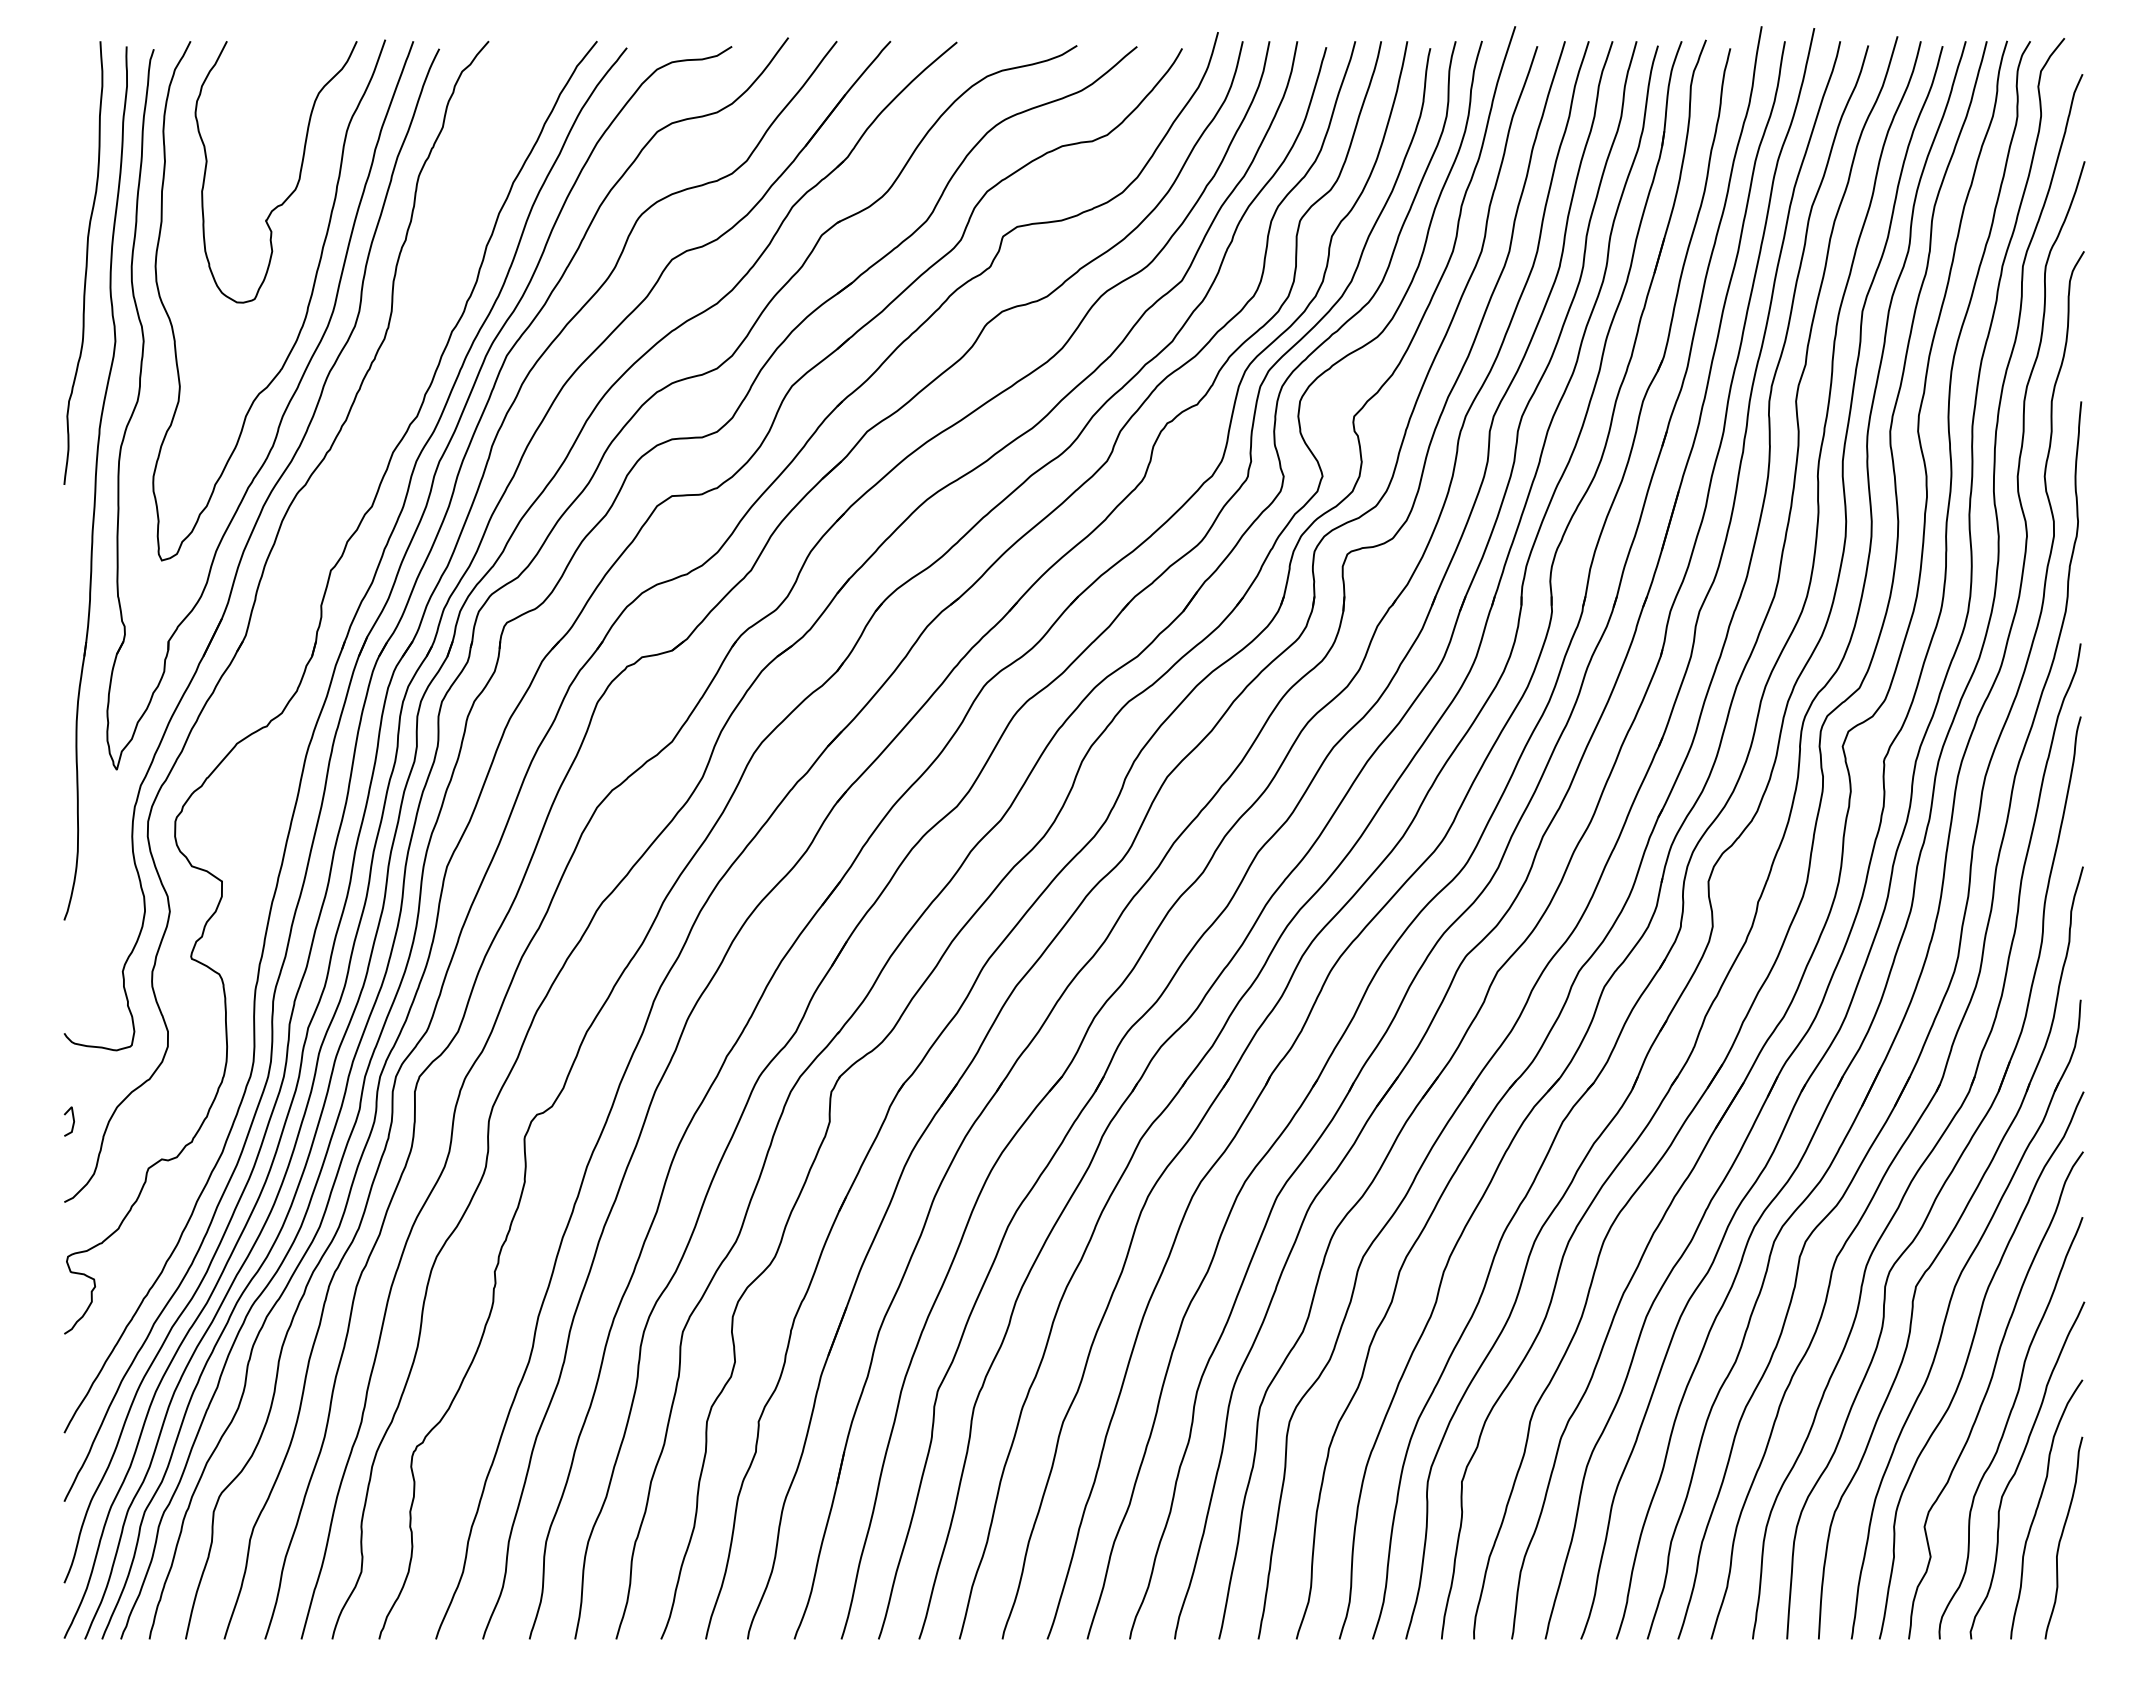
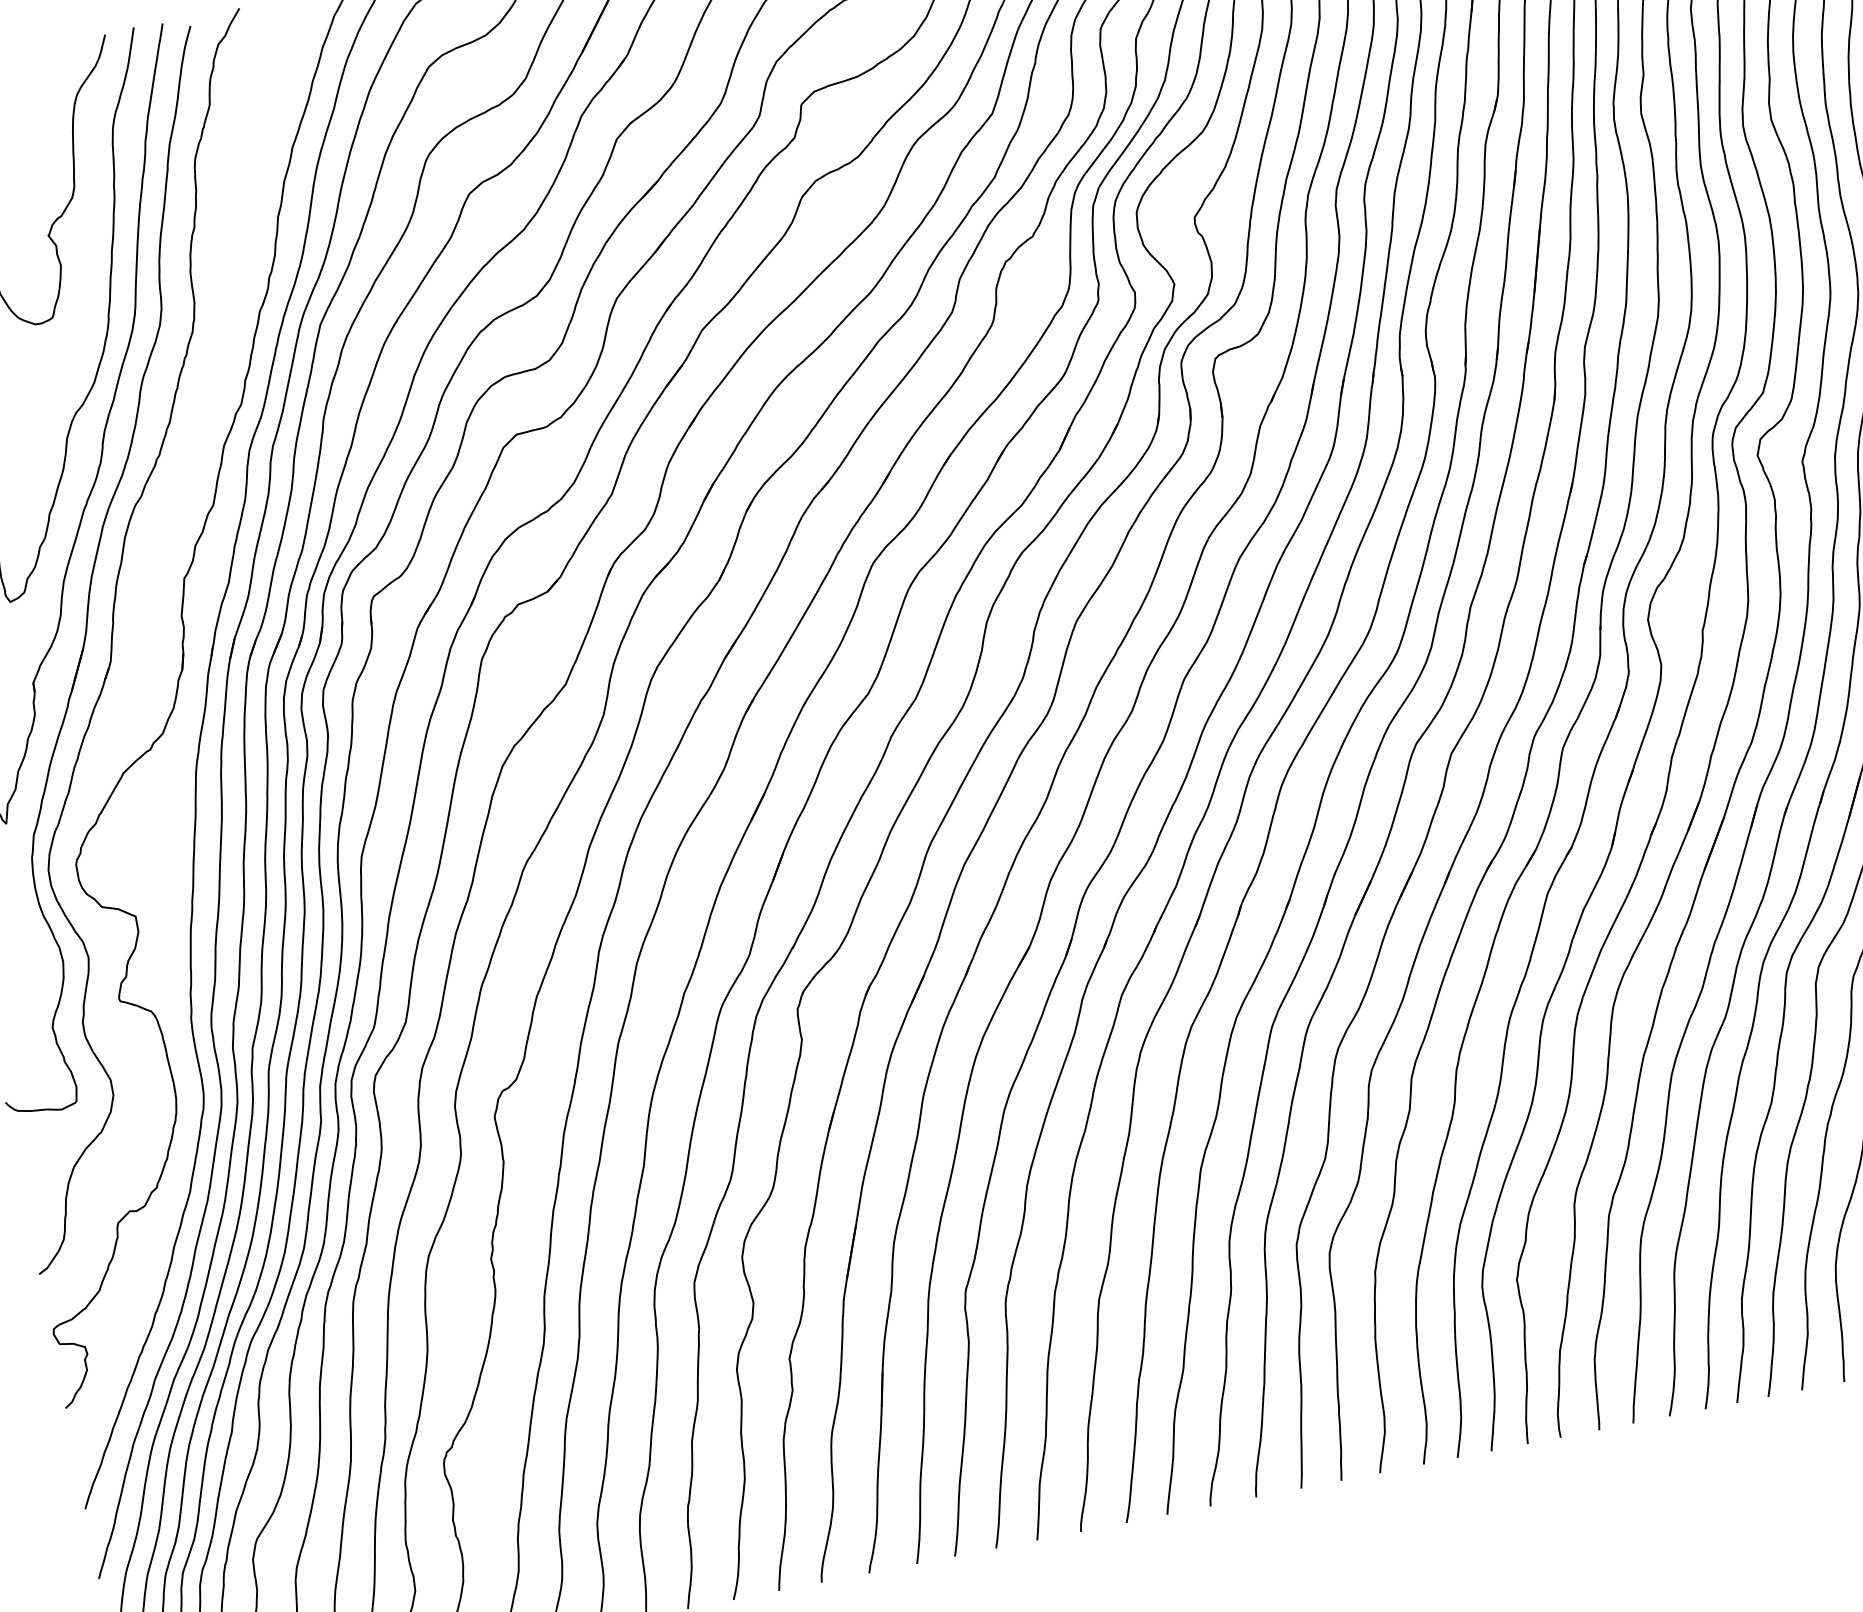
line: (72, 1119) -> (31, 1188), removed

